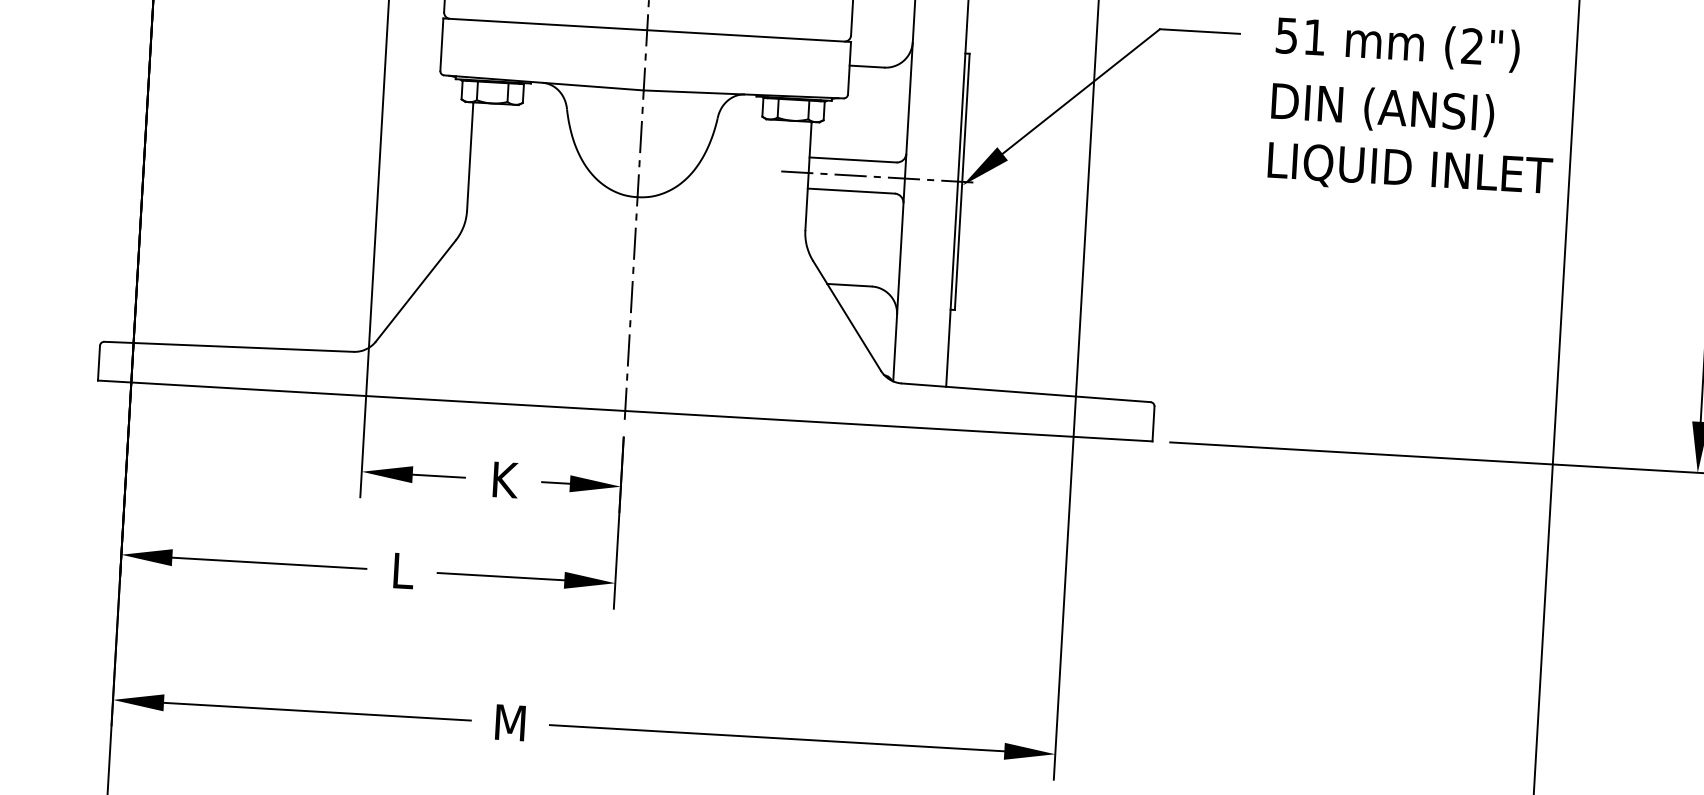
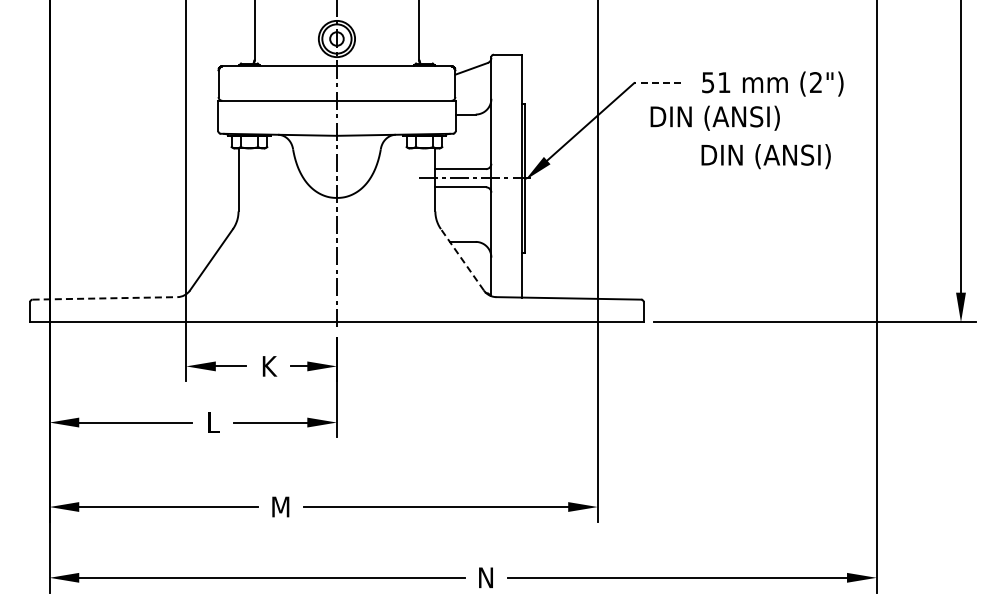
line: (1199, 32) -> (657, 83), solid -> dashed
text: (1381, 108) -> (714, 117), moved
text: (1412, 170) -> (785, 156), LIQUID INLET -> DIN (ANSI)
line: (847, 315) -> (462, 259), solid -> dashed
line: (229, 347) -> (105, 298), solid -> dashed

